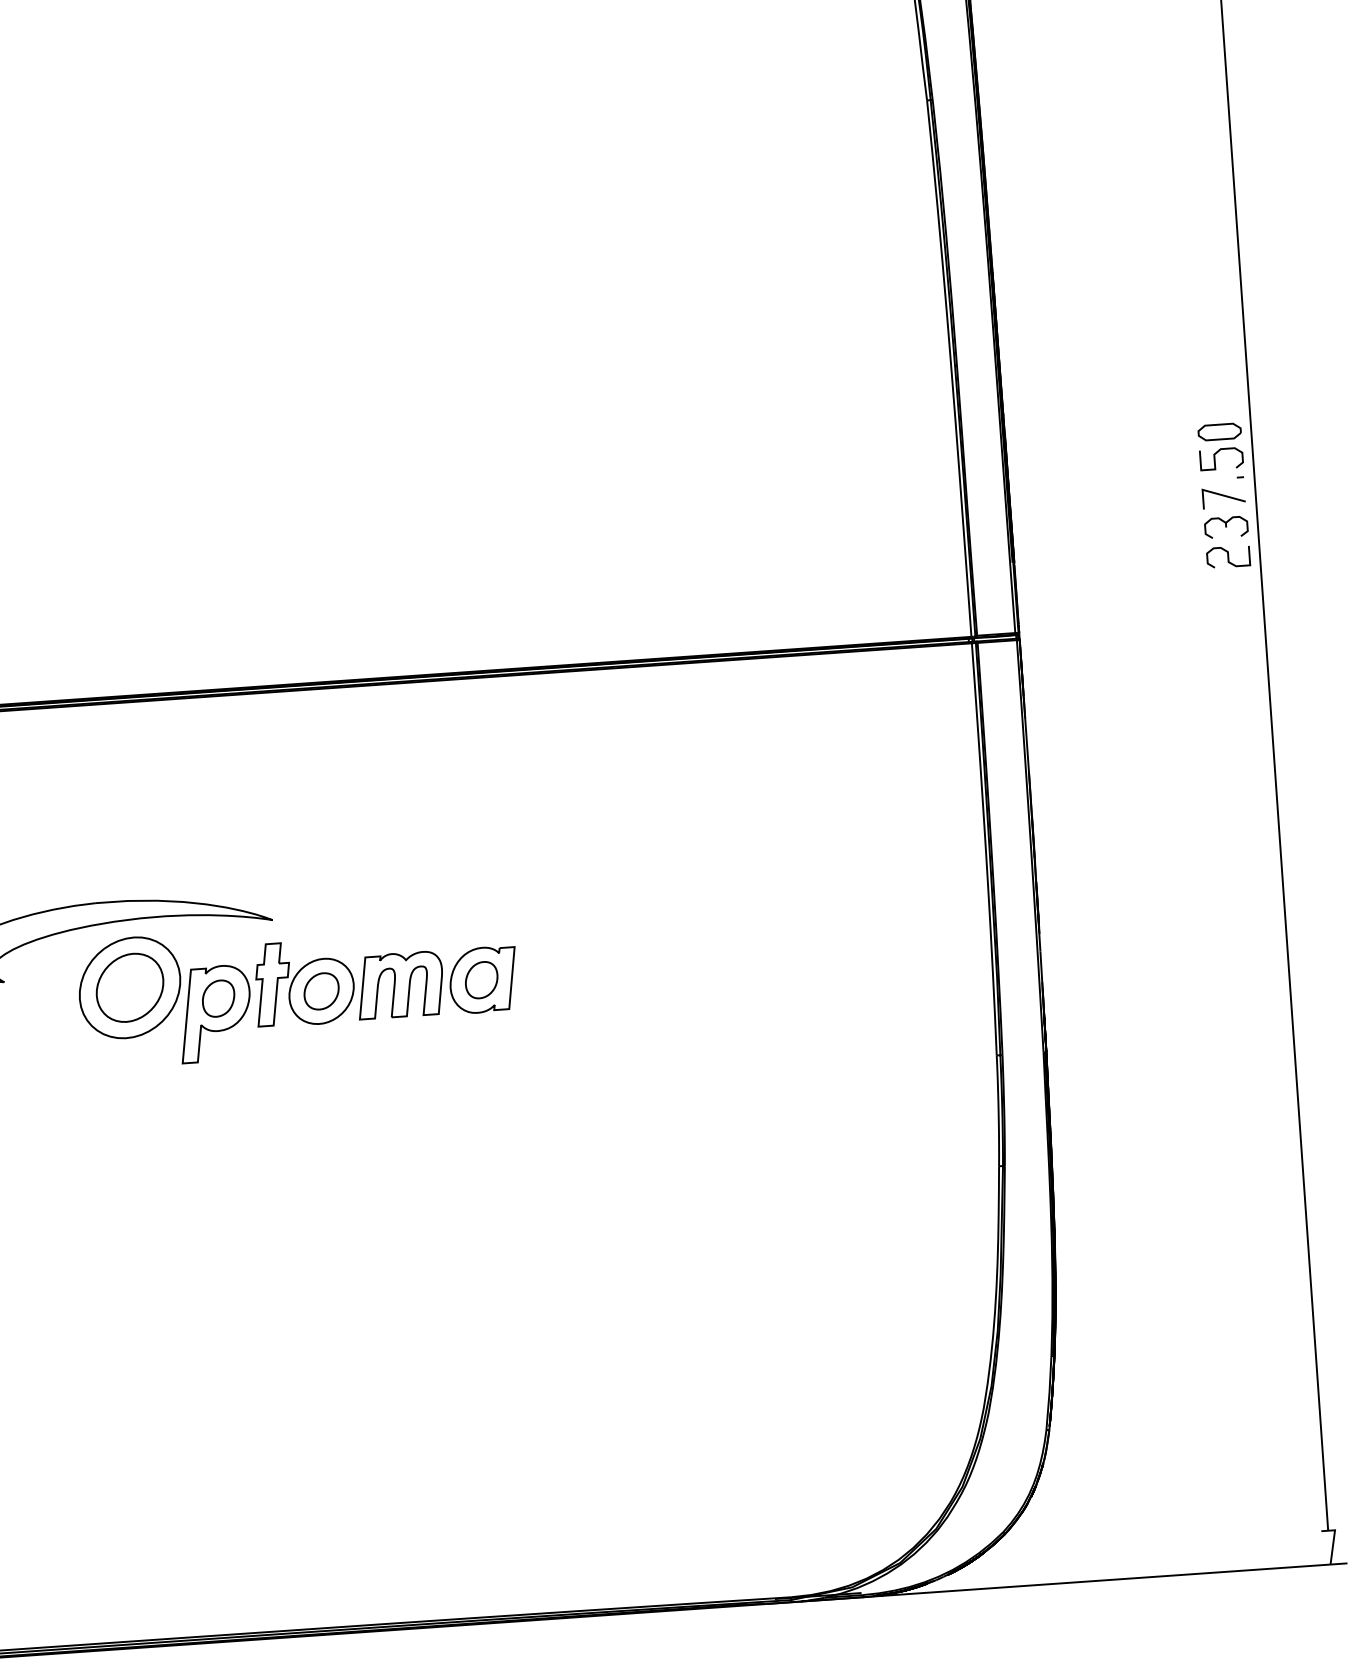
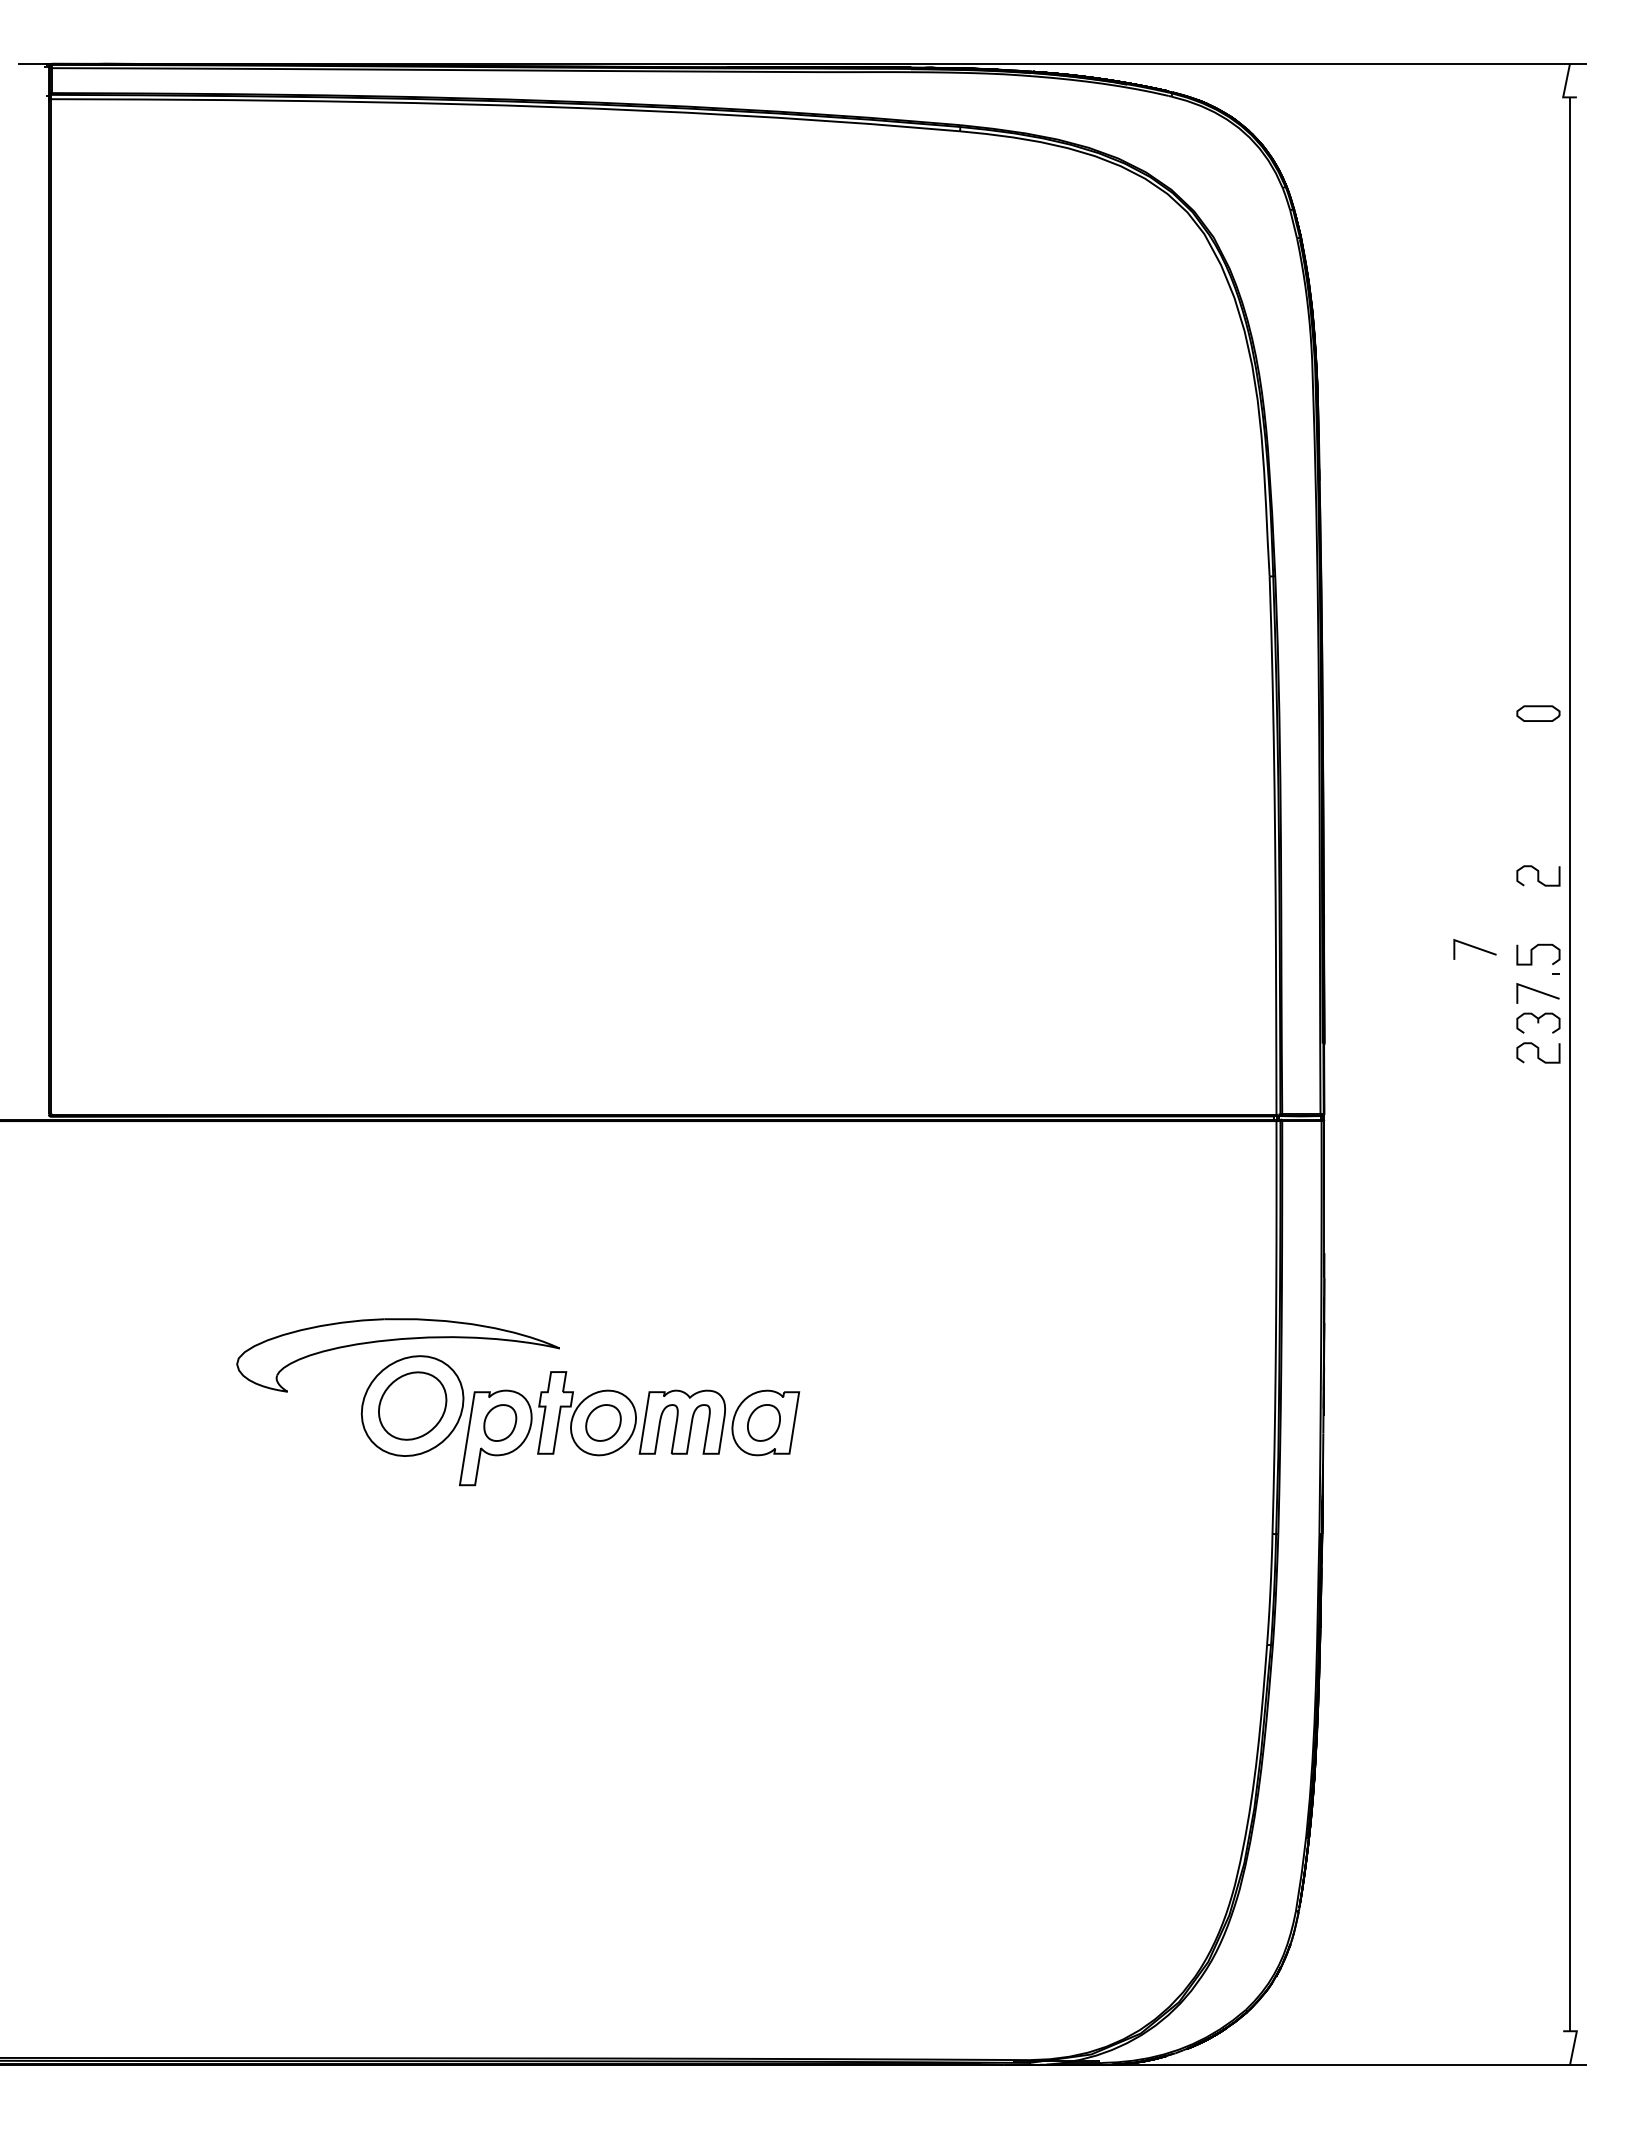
curve: (1216, 380) -> (1538, 875), added
part: (1219, 431) -> (1538, 713), moved
line: (1157, 457) -> (1474, 948), added

